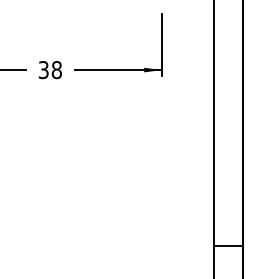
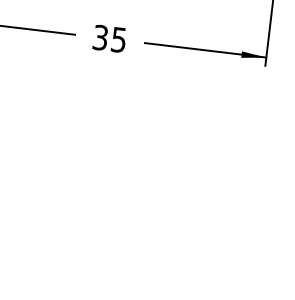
text: (56, 70) -> (118, 40), 38 -> 35

